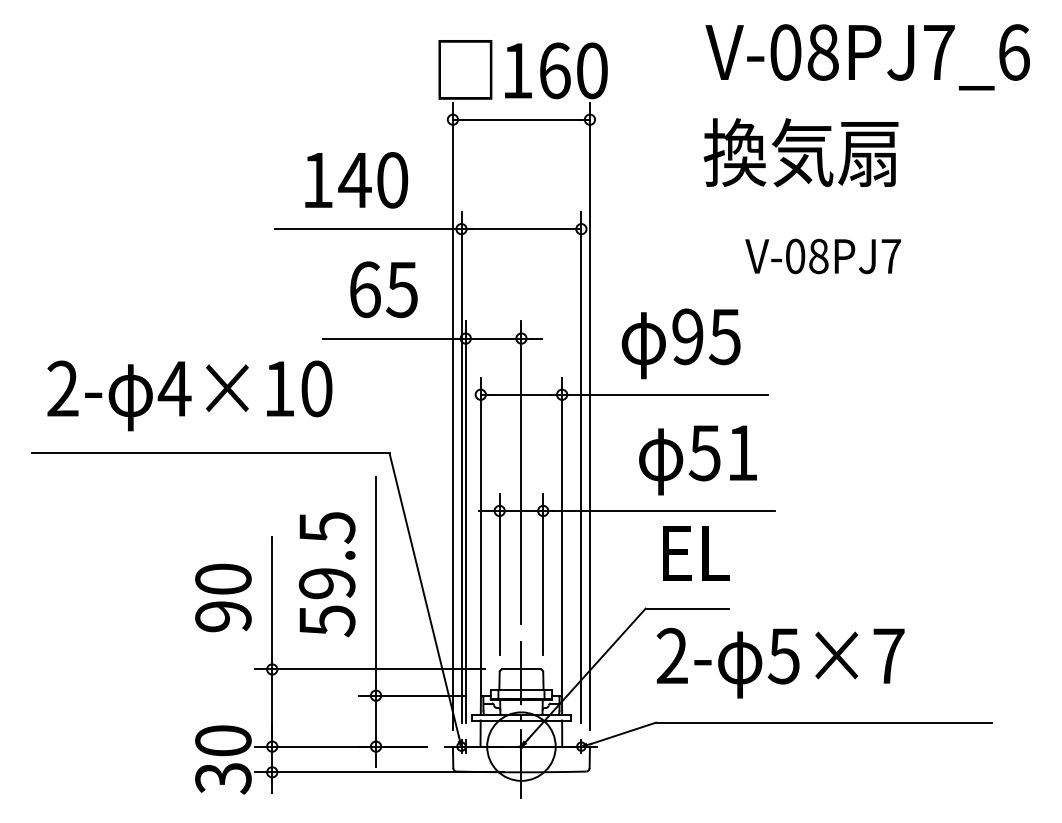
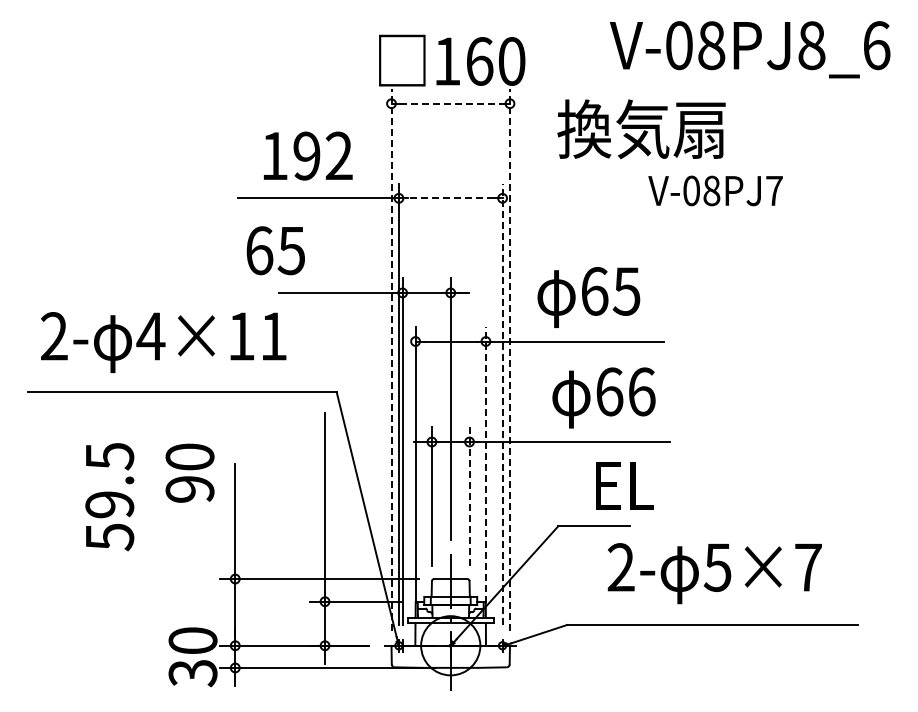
text: (938, 52) -> (811, 45), V-08PJ7_6 -> V-08PJ8_6
line: (522, 119) -> (451, 103), solid -> dashed
text: (801, 152) -> (641, 129), moved
text: (373, 179) -> (322, 155), 140 -> 192
line: (521, 229) -> (450, 198), solid -> dashed
text: (823, 255) -> (715, 190), moved
text: (383, 289) -> (275, 250), moved
text: (687, 336) -> (594, 291), 95 -> 65
text: (316, 388) -> (273, 336), 4×10 -> 4×11
line: (452, 415) -> (391, 359), solid -> dashed
line: (589, 415) -> (509, 359), solid -> dashed
text: (723, 452) -> (625, 391), 51 -> 66
line: (581, 467) -> (502, 404), solid -> dashed
line: (561, 536) -> (485, 464), solid -> dashed
text: (695, 553) -> (624, 485), moved
line: (543, 574) -> (469, 496), solid -> dashed
text: (326, 575) -> (109, 497), moved
text: (222, 597) -> (189, 472), moved
text: (780, 663) -> (714, 573), moved

